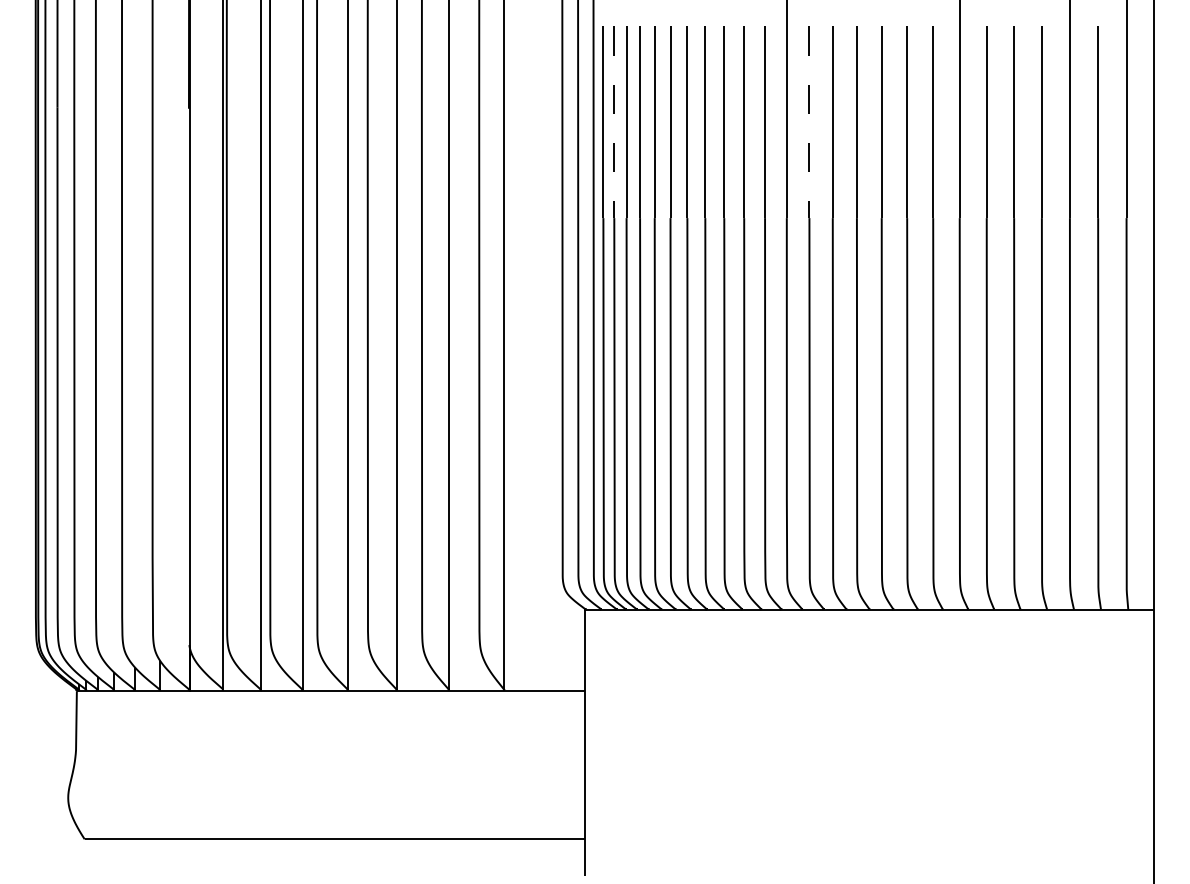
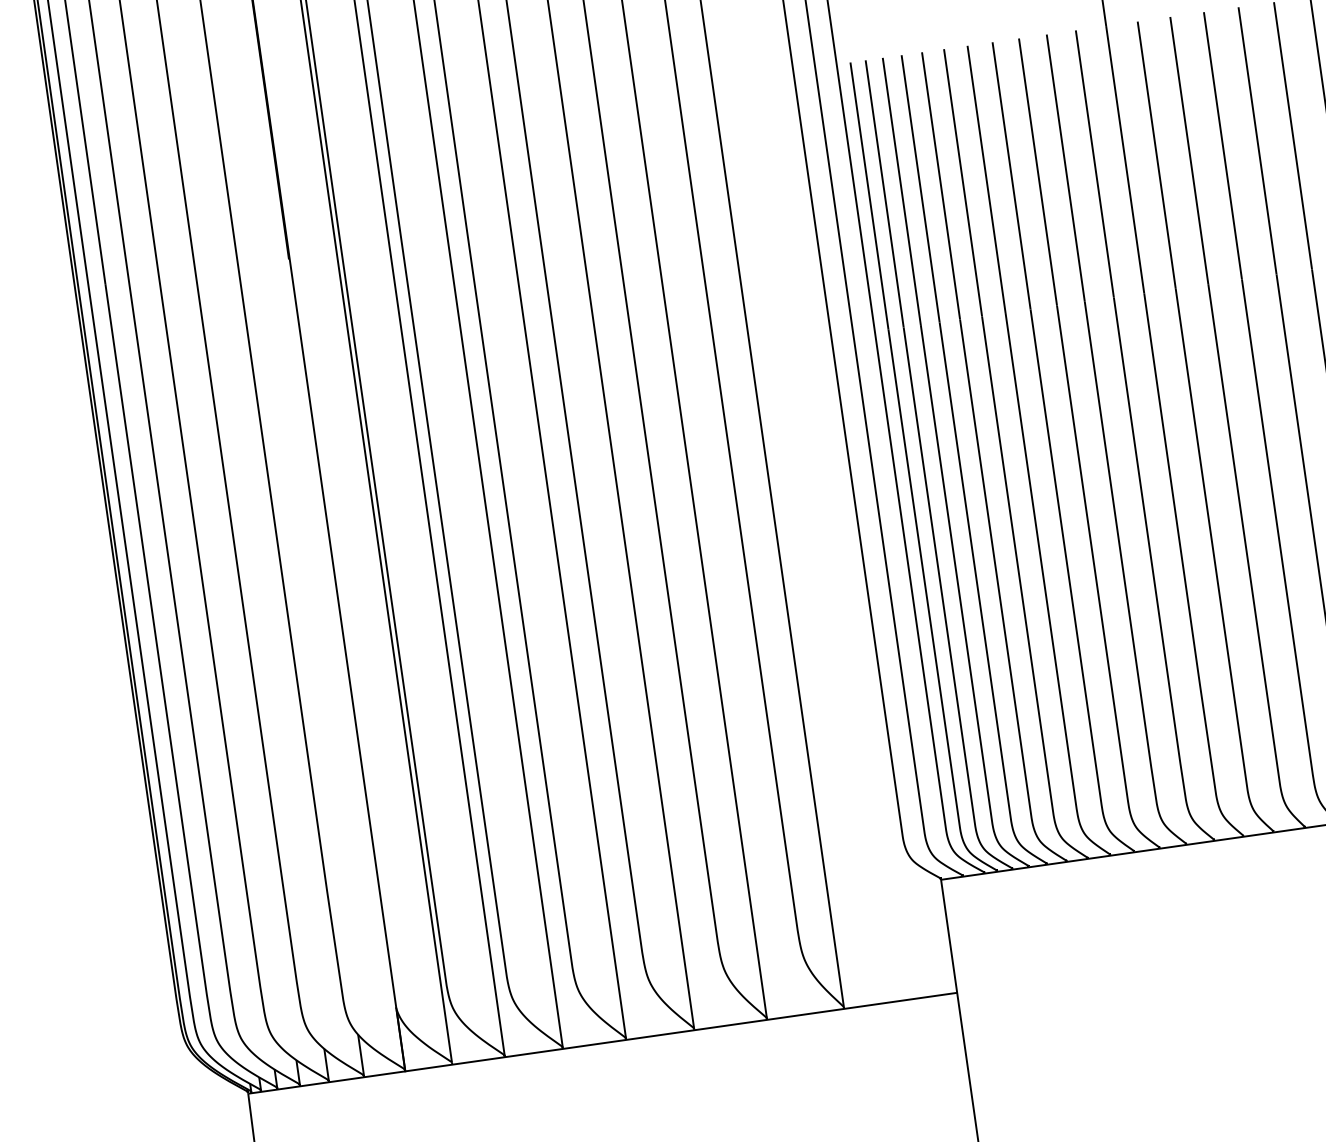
line: (614, 122) -> (884, 194), dashed -> solid
line: (809, 122) -> (1156, 155), dashed -> solid

